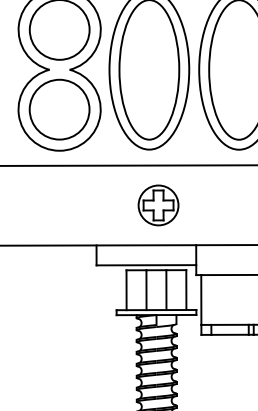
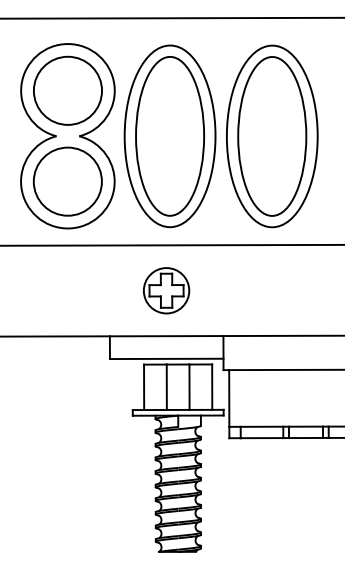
part: (158, 205) -> (166, 290), moved

